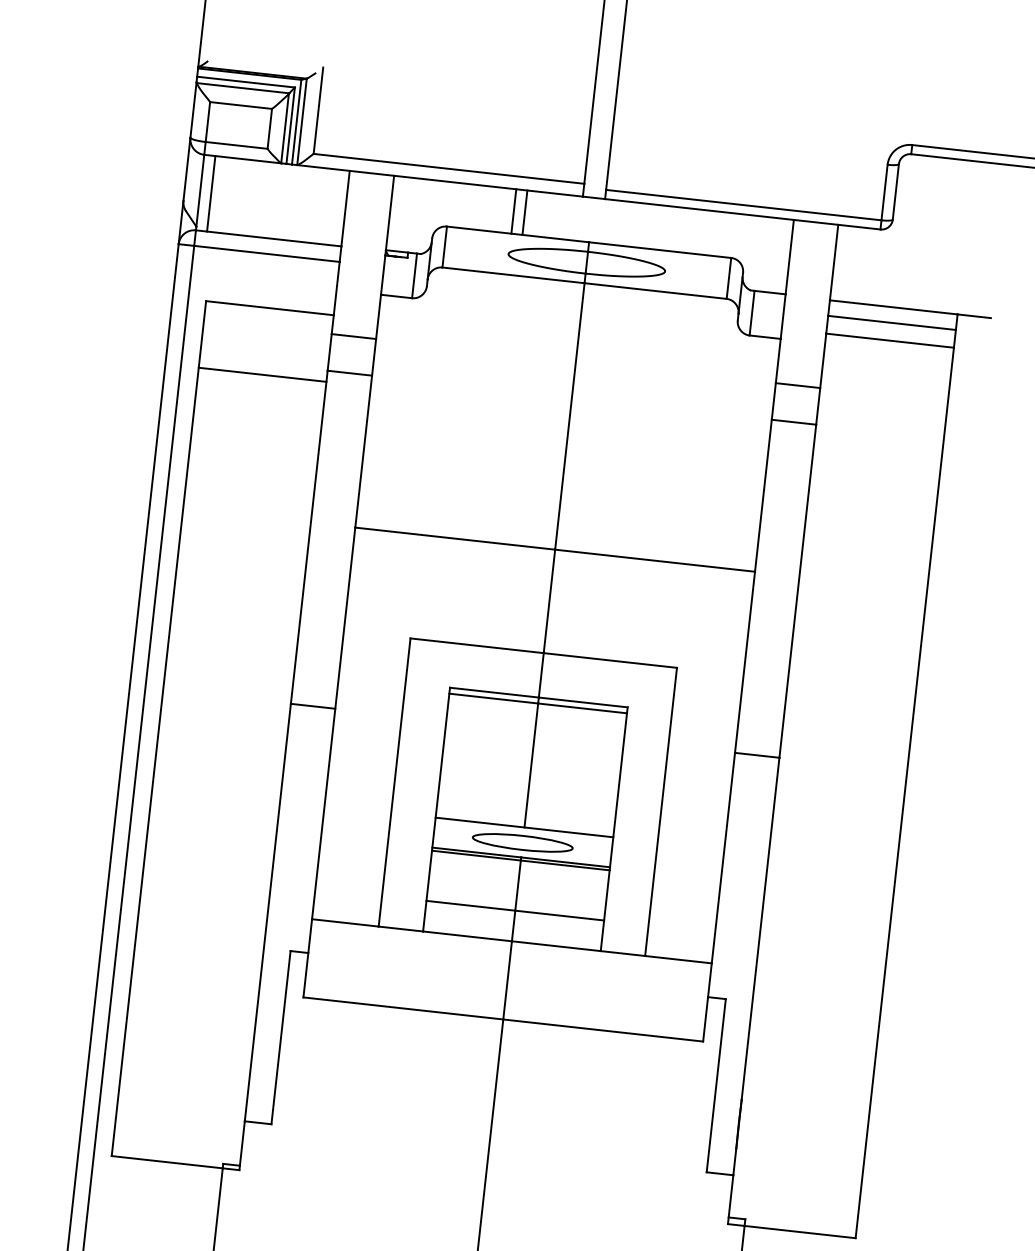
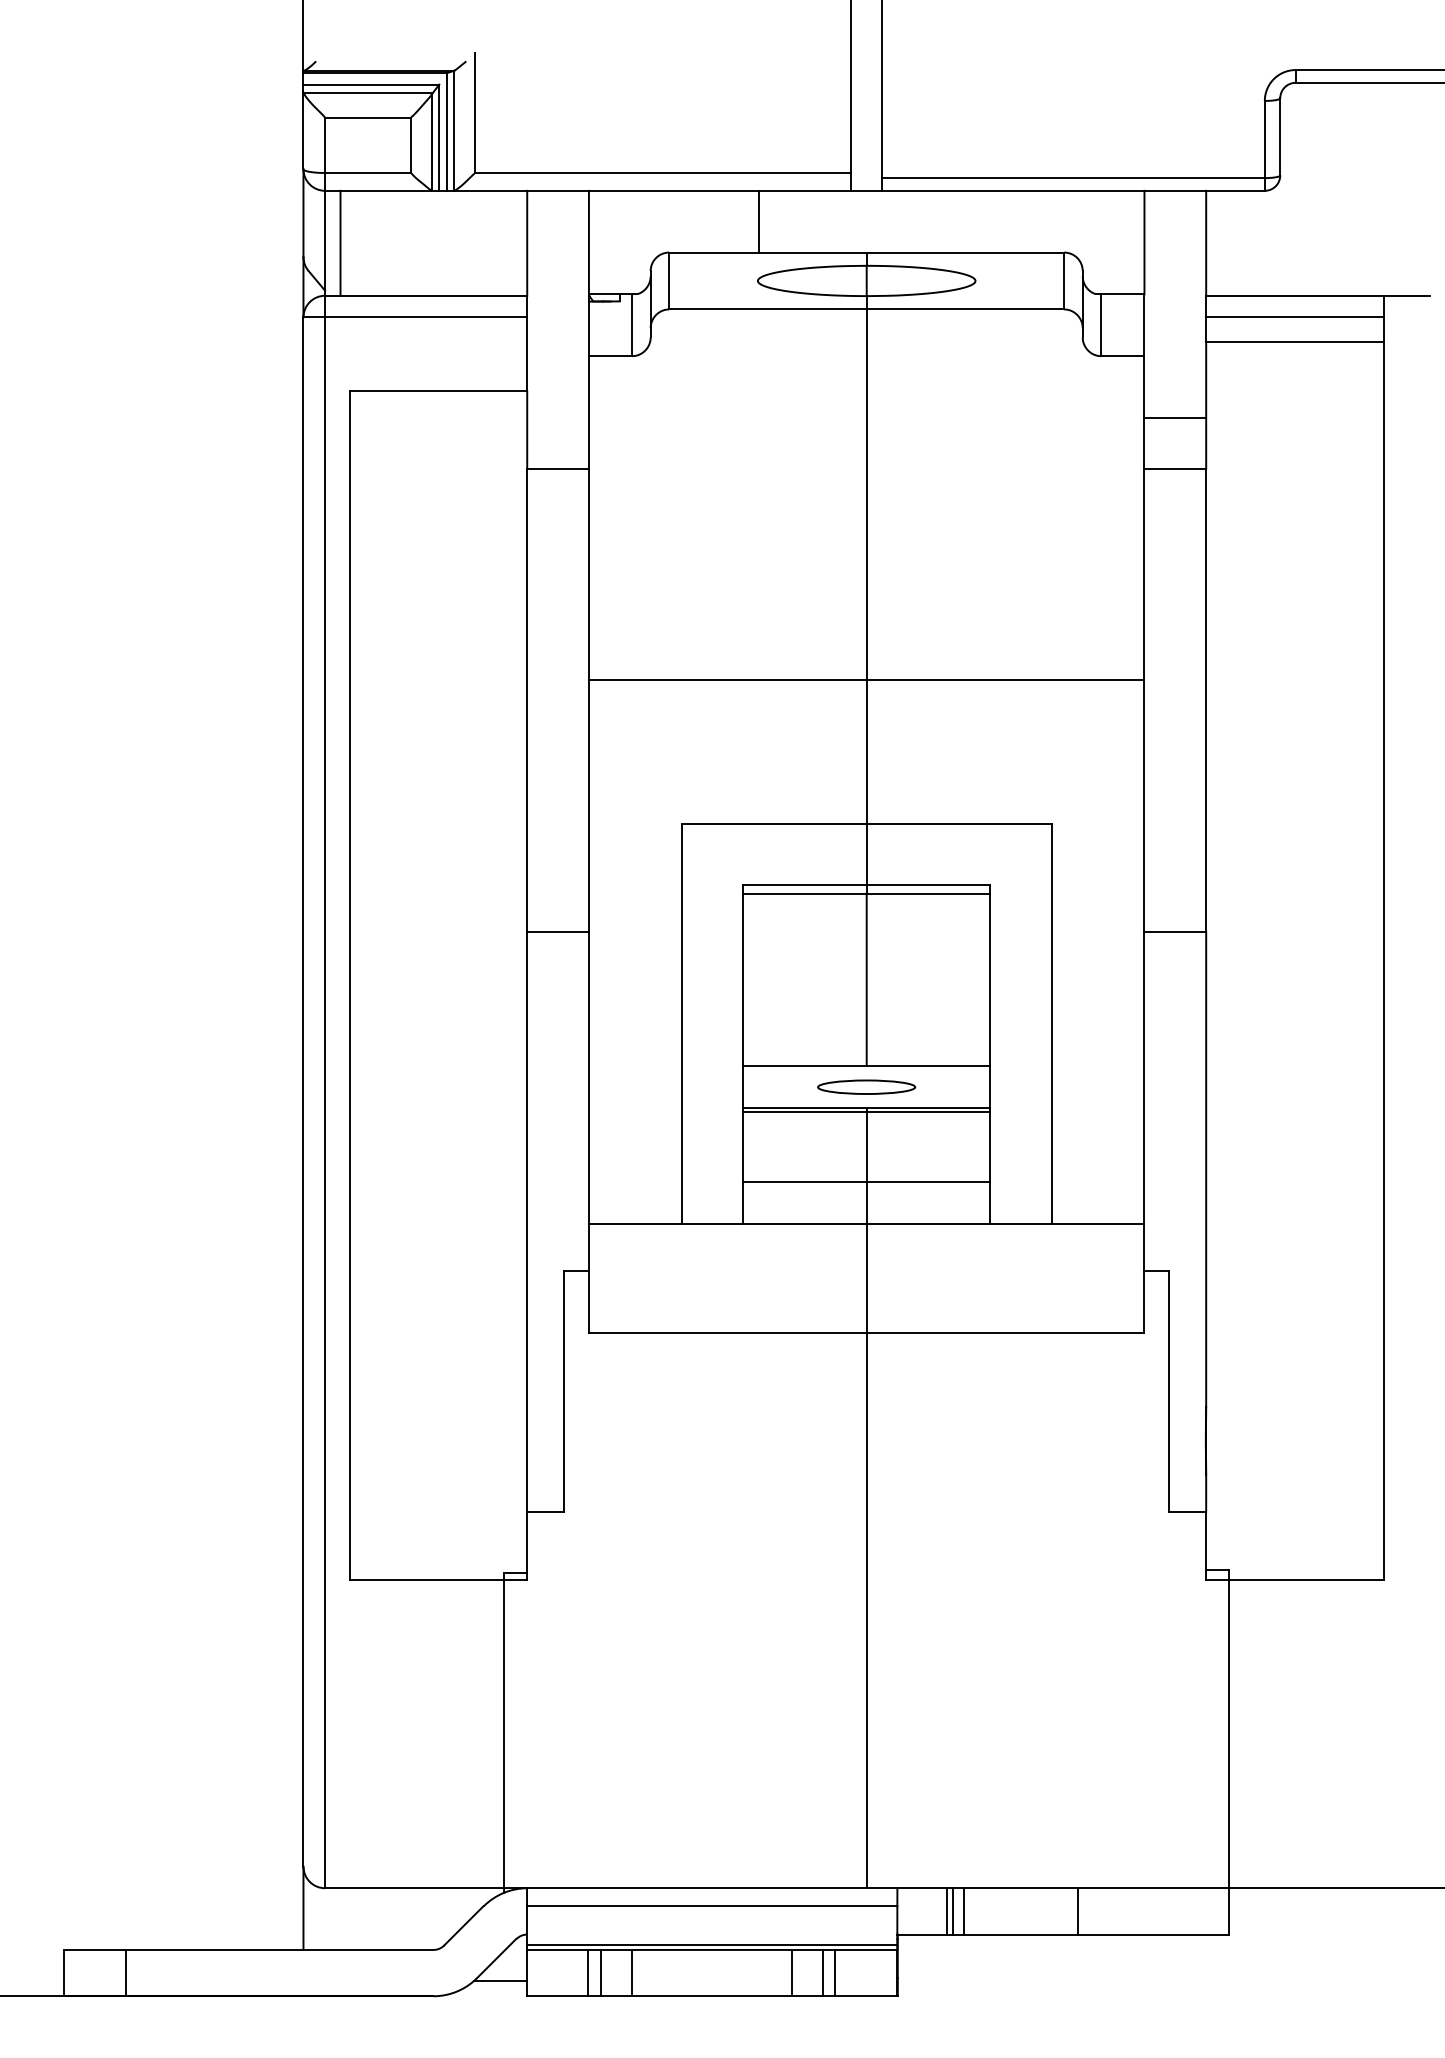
line: (525, 212) -> (774, 221), removed
line: (353, 336) -> (557, 417), removed
line: (262, 375) -> (438, 484), removed
part: (522, 842) -> (866, 1086), size x0.7

